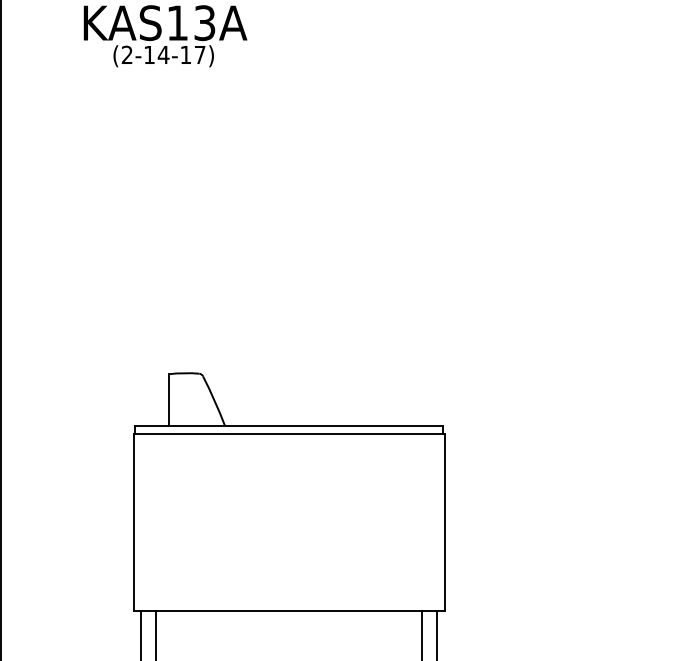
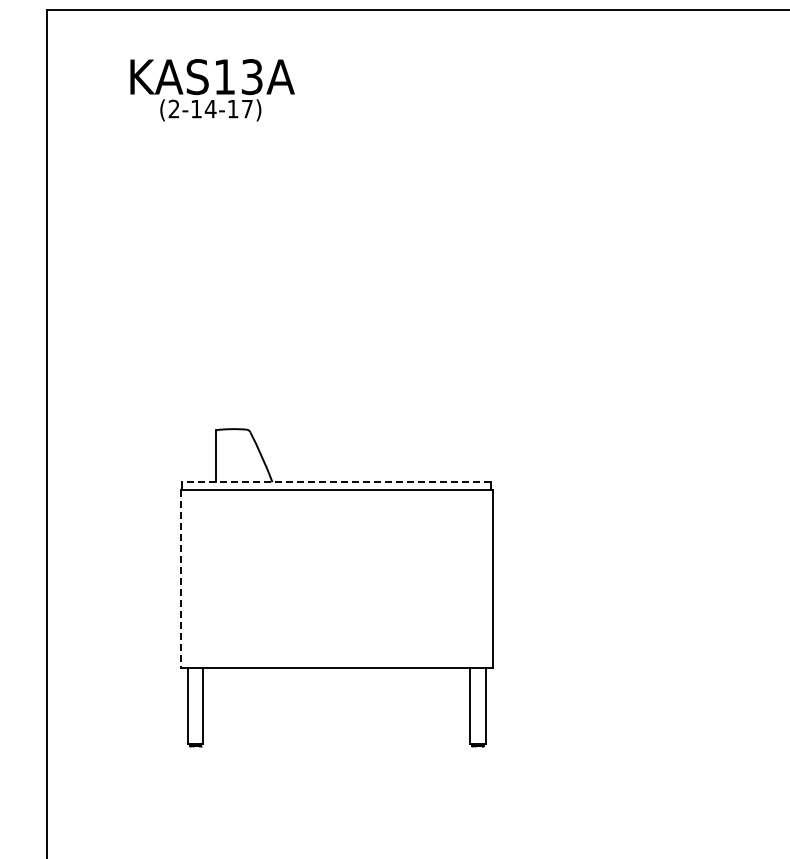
line: (288, 426) -> (336, 482), solid -> dashed
line: (133, 522) -> (180, 579), solid -> dashed

